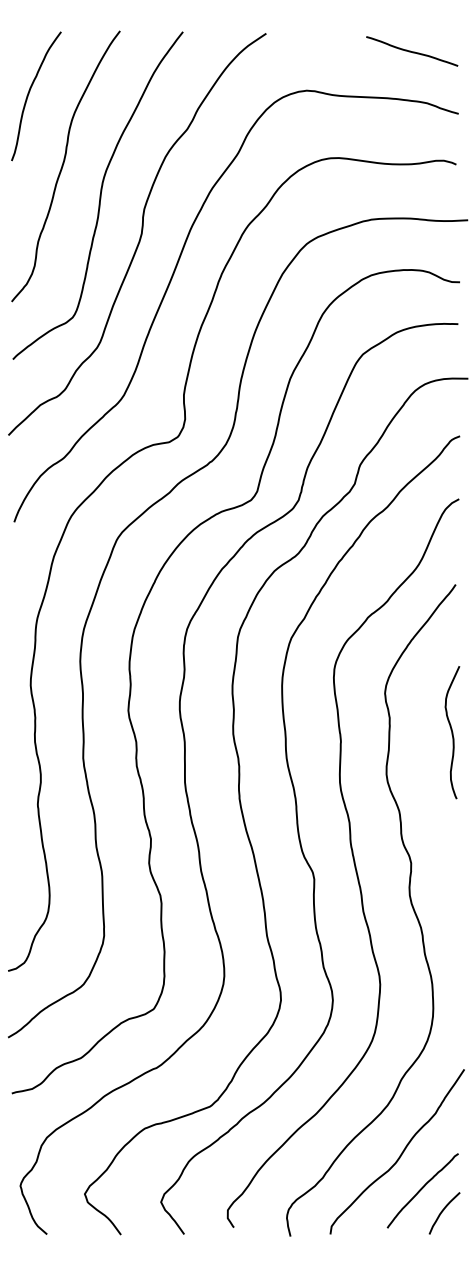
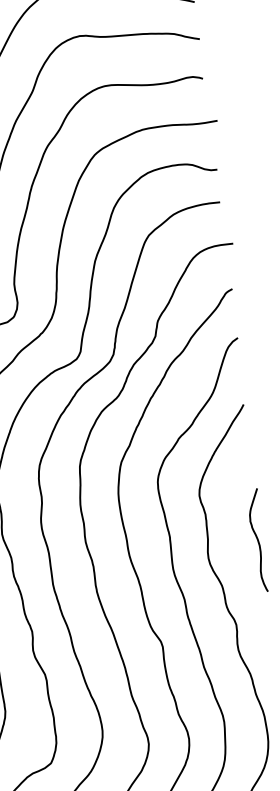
curve: (452, 732) -> (258, 540), moved

